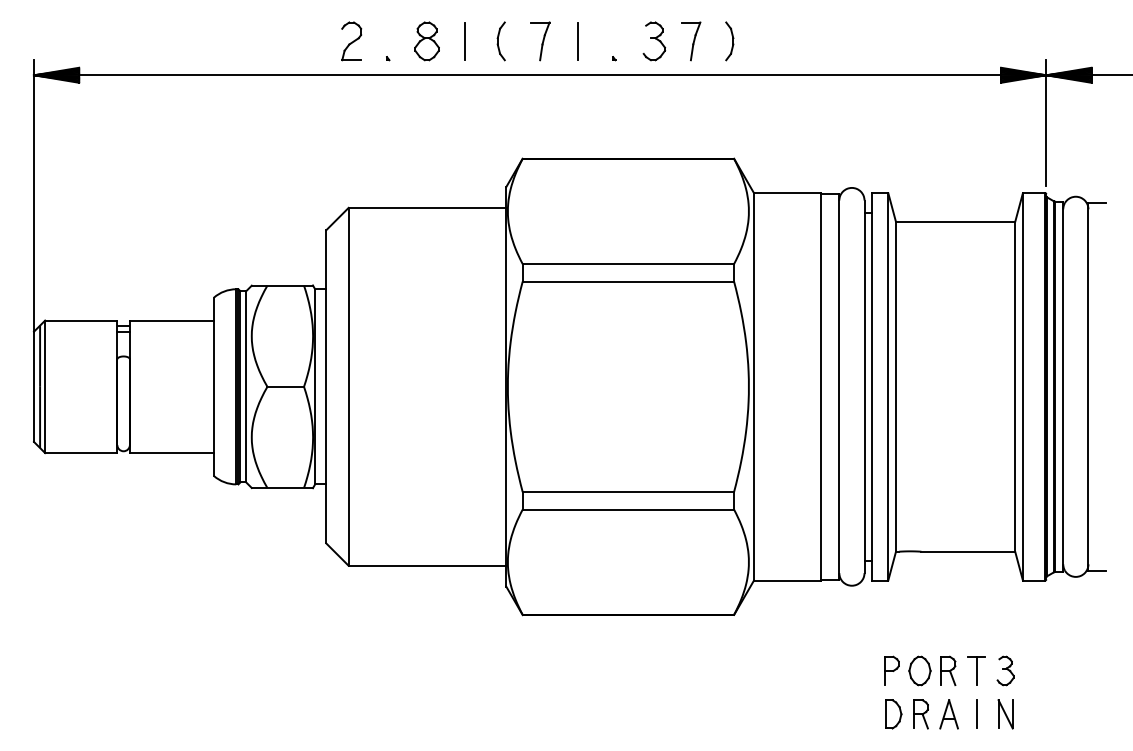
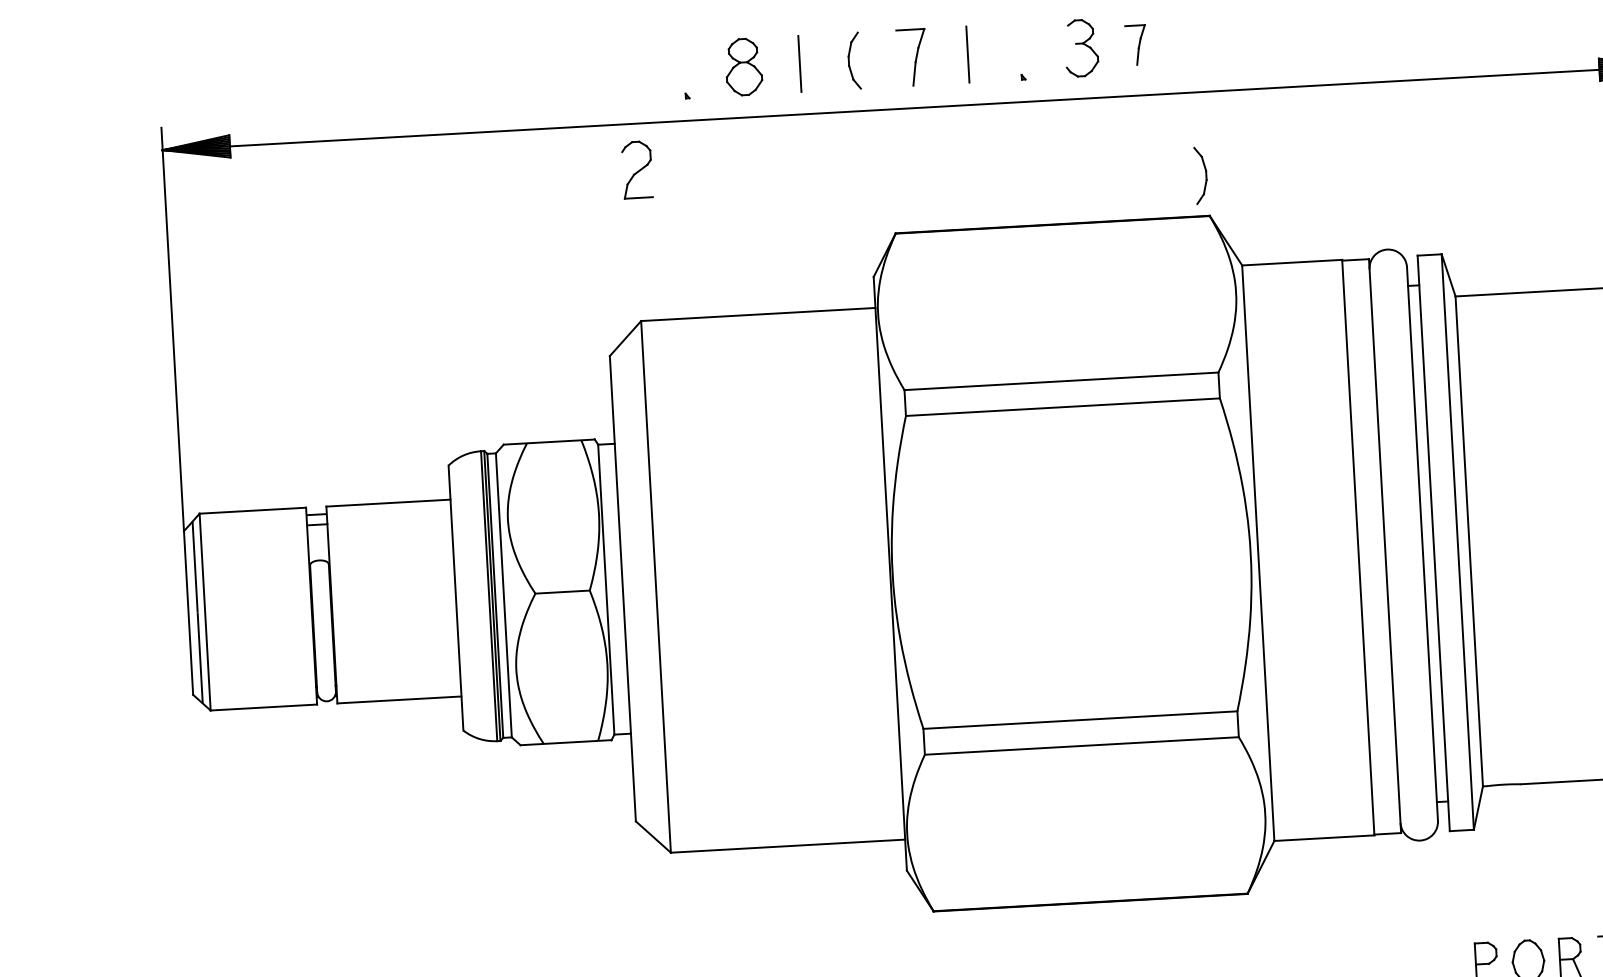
part: (351, 41) -> (637, 170), moved
part: (691, 41) -> (1136, 45), size x0.7
part: (729, 41) -> (1200, 175), moved

